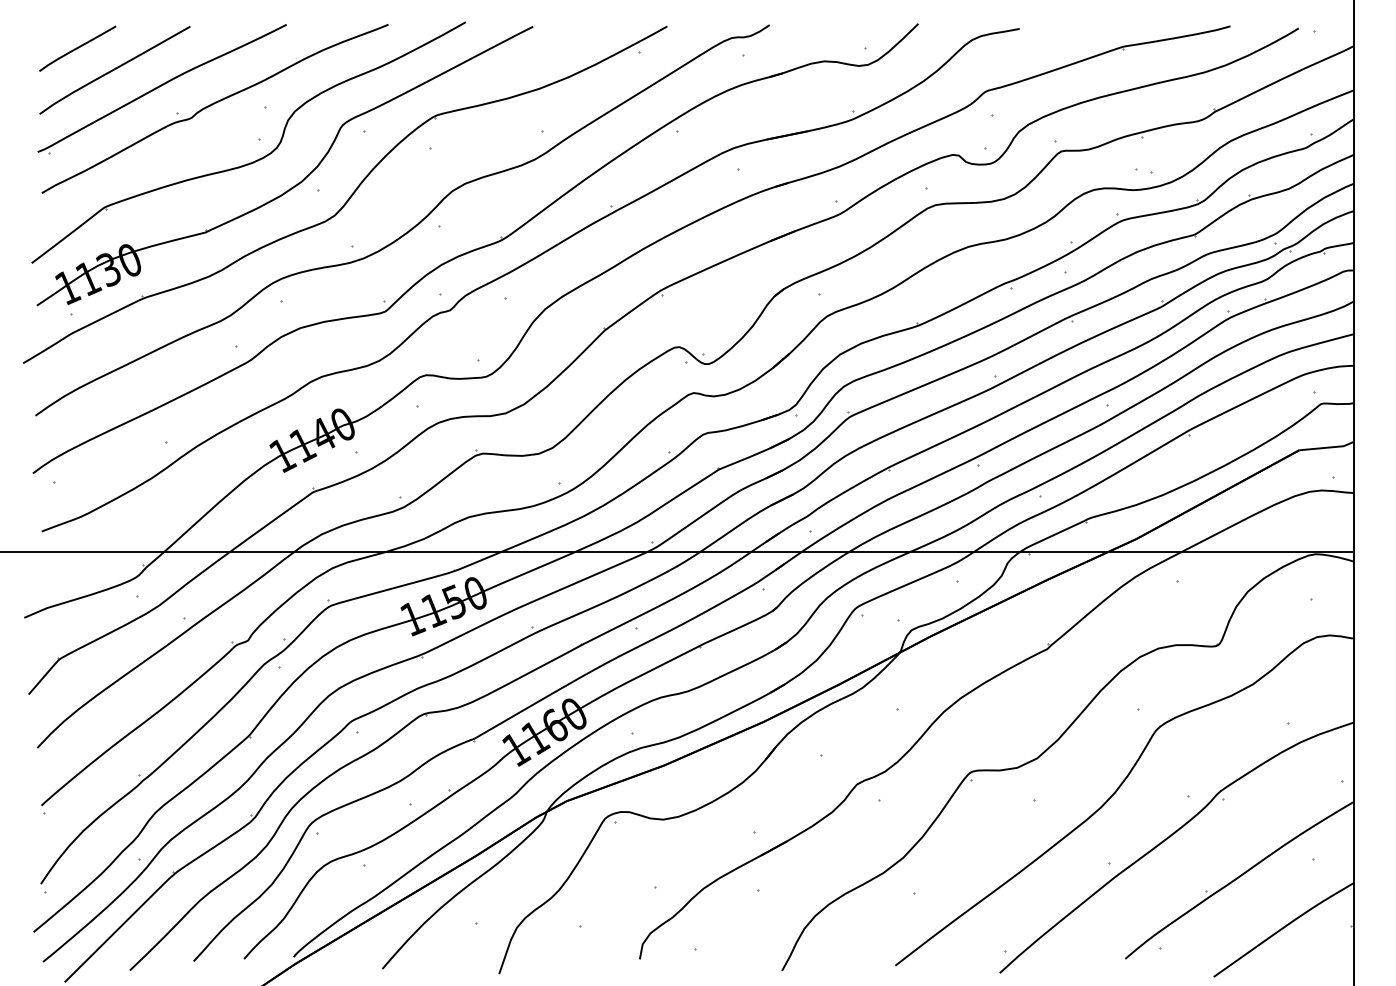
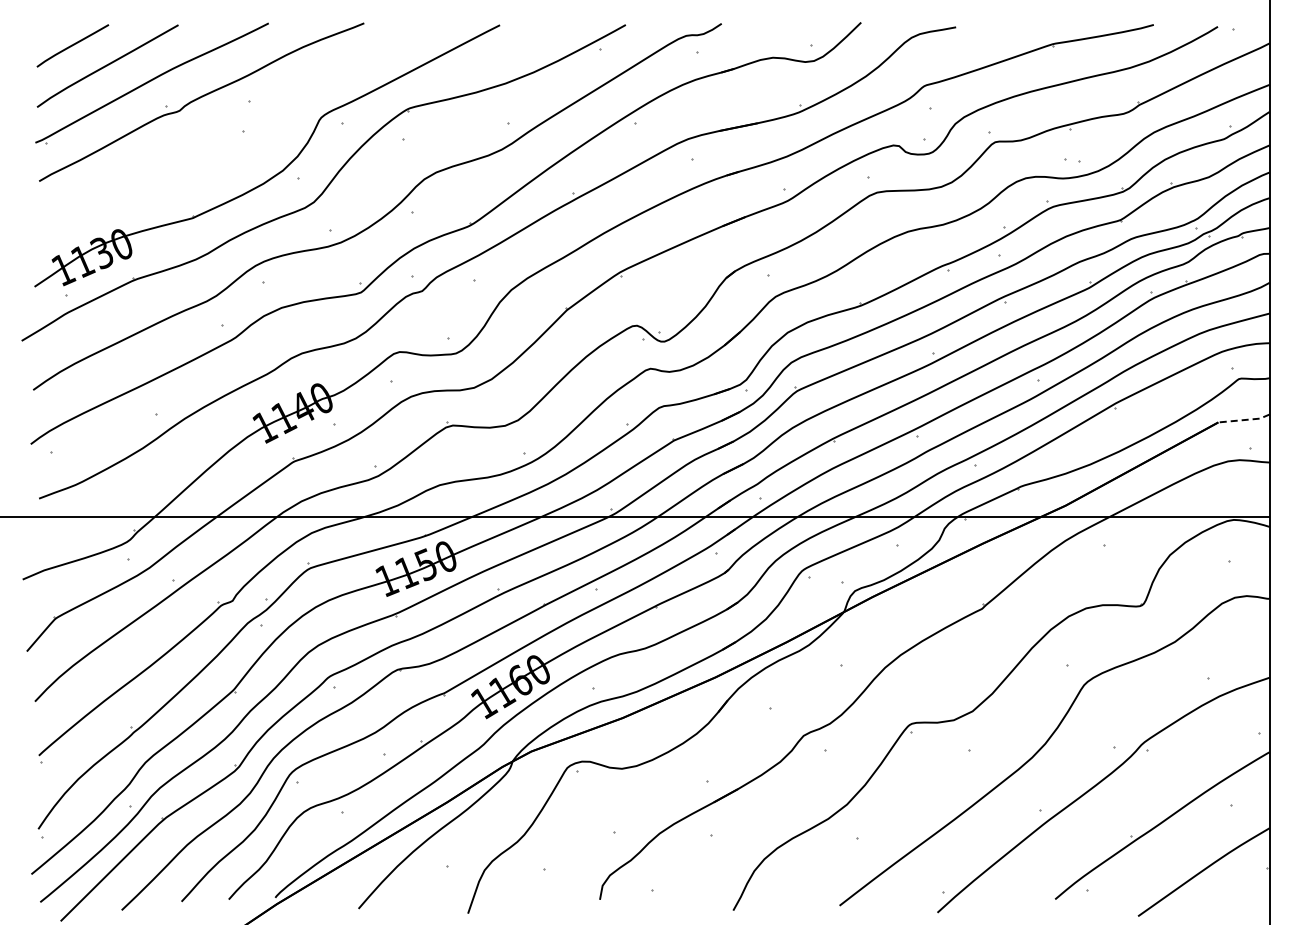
part: (257, 159) -> (241, 149), removed
line: (1328, 447) -> (1245, 419), solid -> dashed

